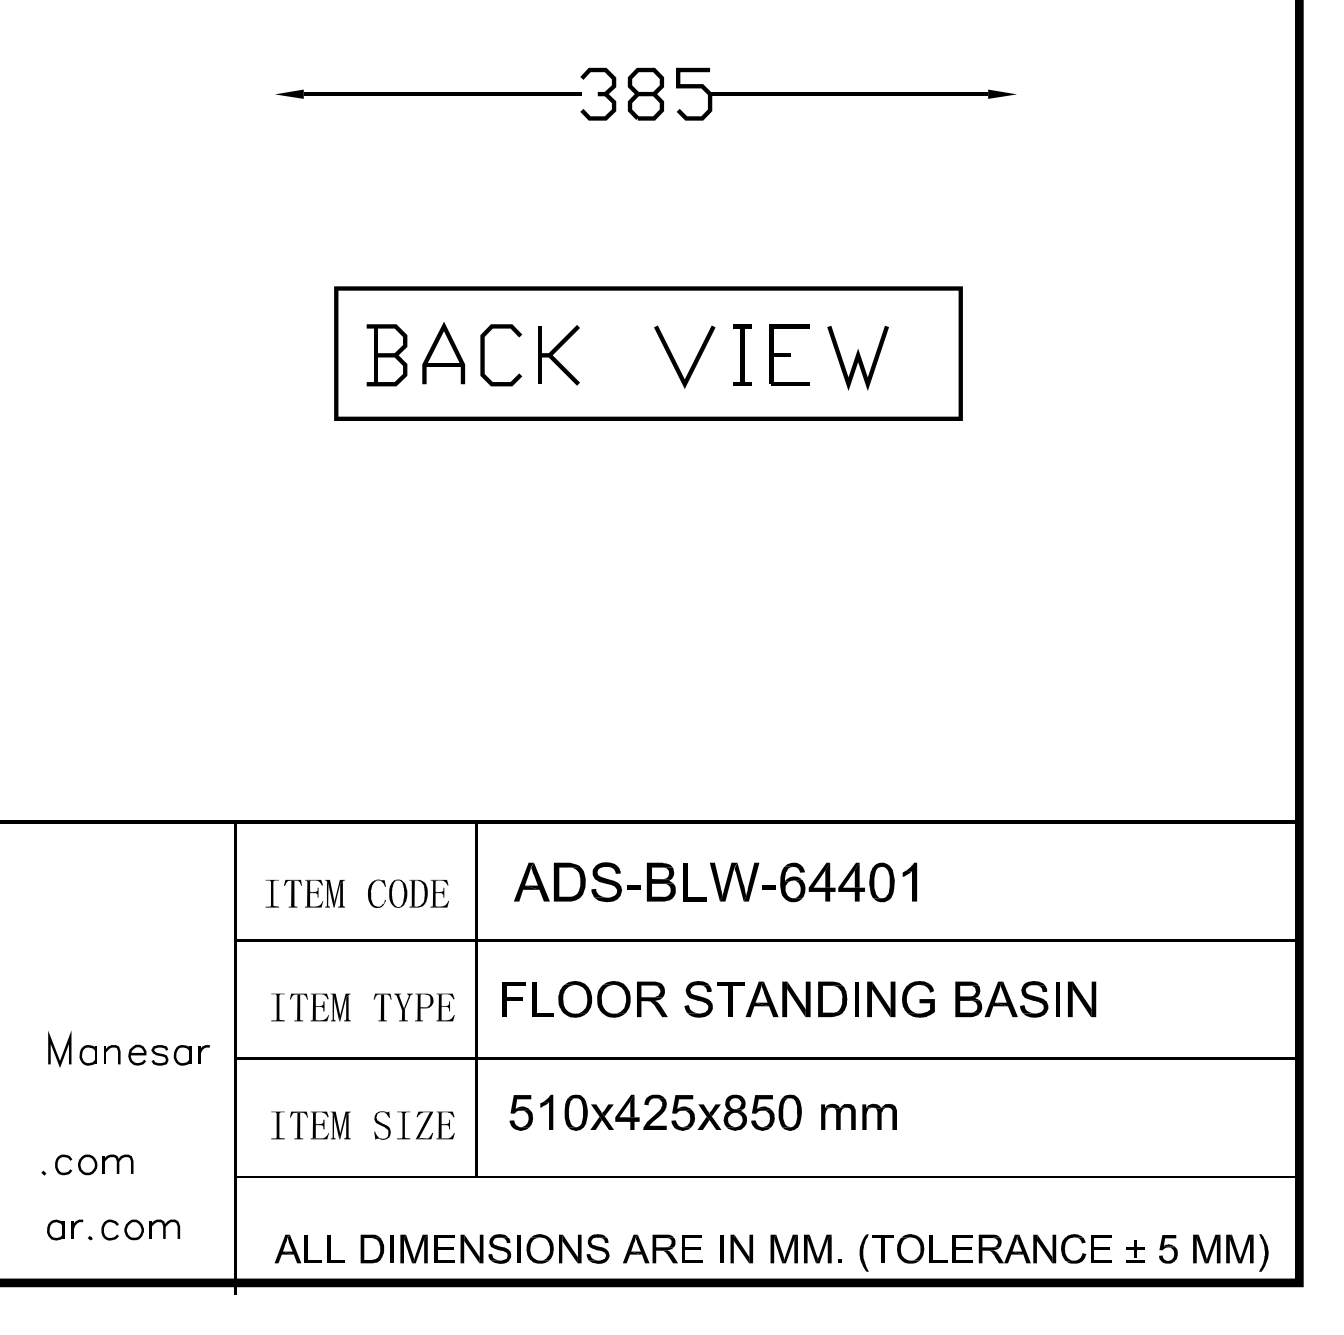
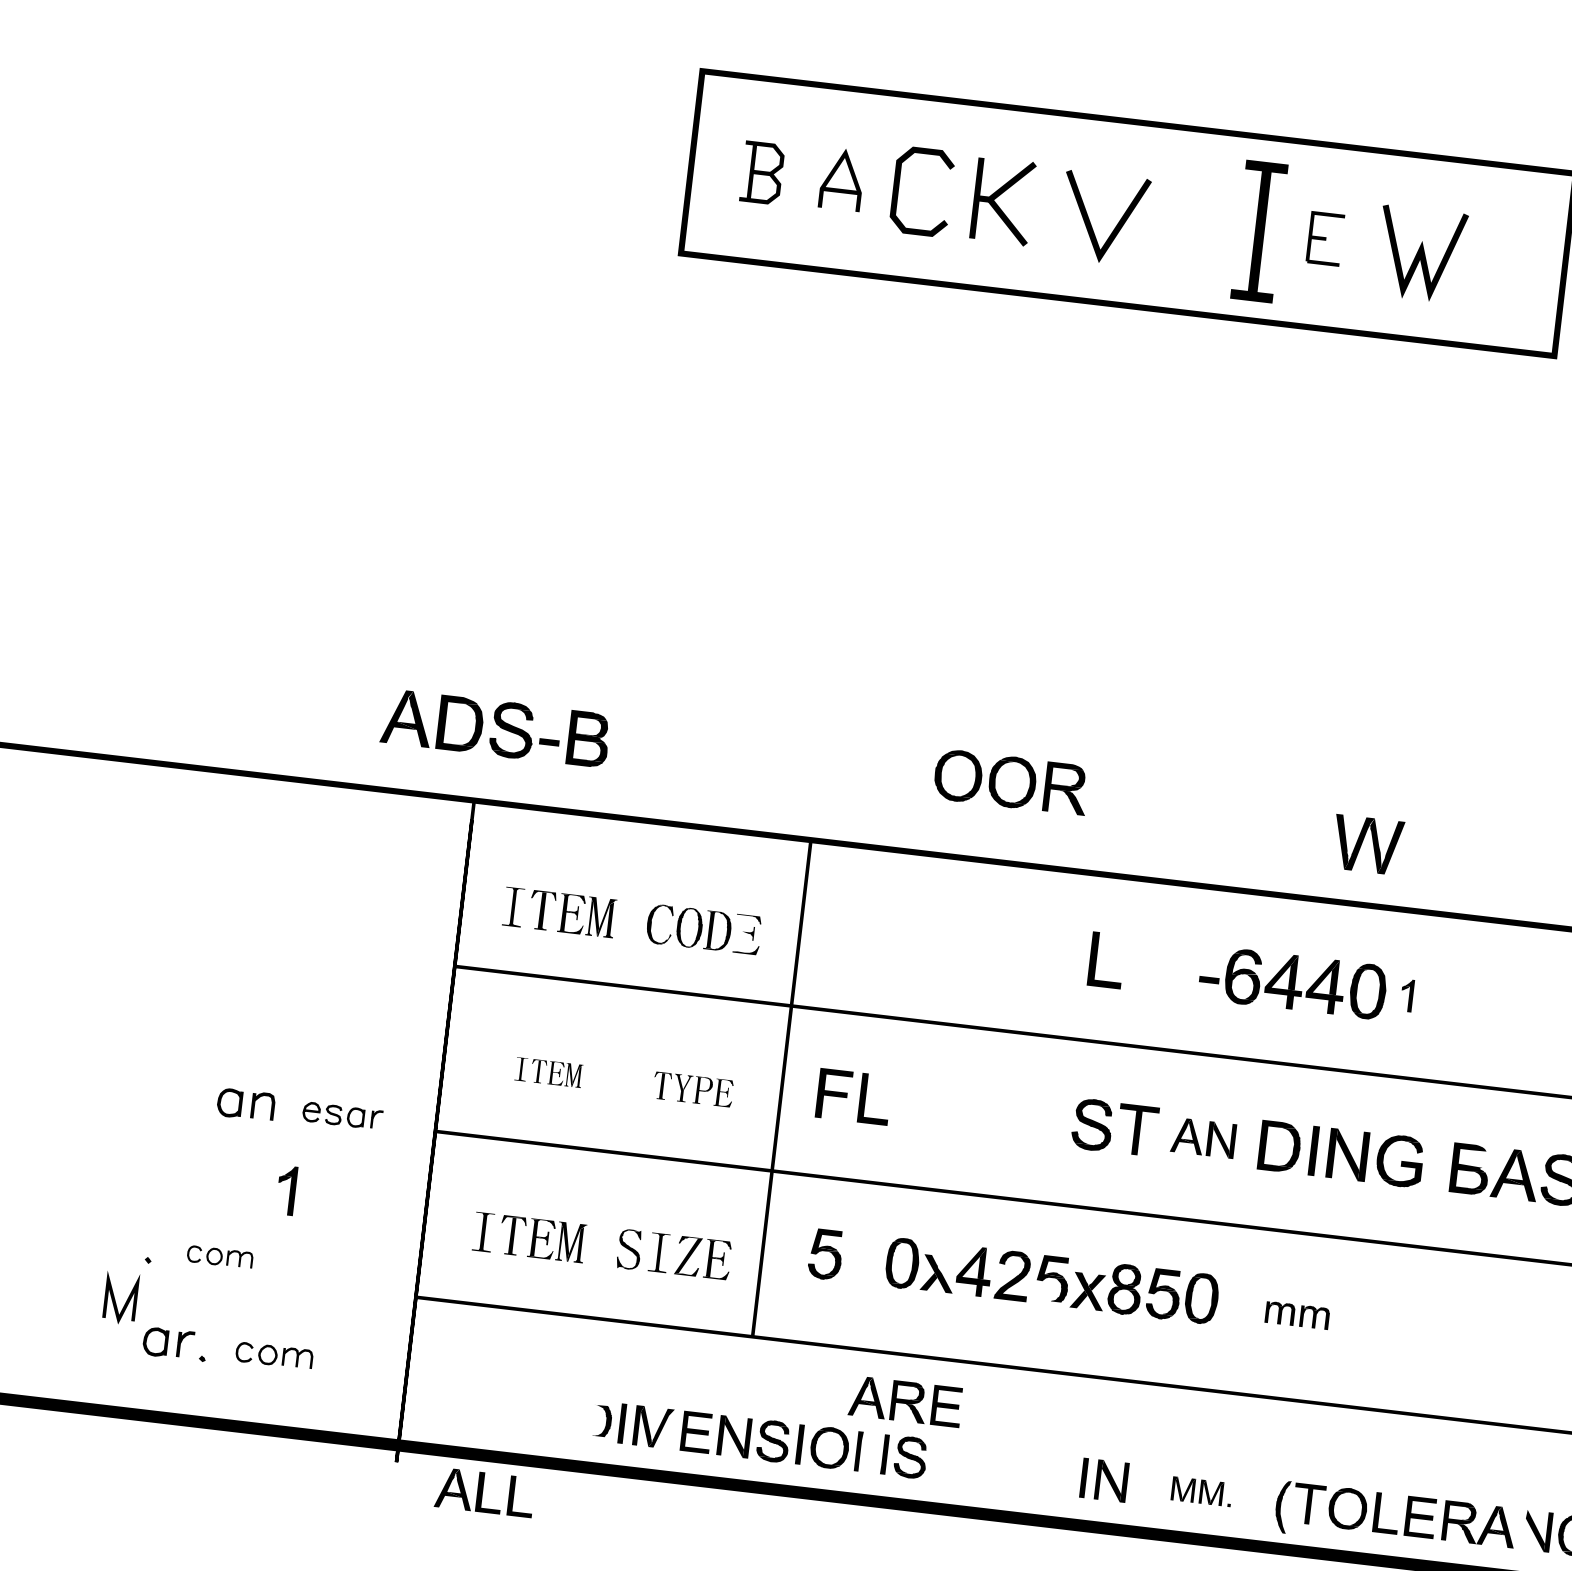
part: (443, 353) -> (841, 179), size x0.7
part: (742, 354) -> (1259, 230), size x1.6
part: (789, 354) -> (1325, 237), size x0.6
part: (386, 355) -> (761, 173), size x0.7
line: (675, 360) -> (1090, 221), moved
part: (734, 881) -> (1367, 844), moved
part: (909, 881) -> (1406, 994), size x0.6
part: (594, 882) -> (495, 728), moved
fill: (435, 893) -> (741, 933), removed
fill: (970, 991) -> (1473, 1158), removed
part: (612, 999) -> (1010, 782), moved
part: (777, 999) -> (1202, 1138), size x0.7
part: (310, 1007) -> (548, 1072), size x0.6
part: (413, 1007) -> (692, 1089), size x0.7
line: (56, 1051) -> (115, 1301), moved
part: (168, 1054) -> (341, 1114), size x0.7
fill: (607, 1110) -> (946, 1265), removed
part: (546, 1111) -> (286, 1189), moved
part: (858, 1116) -> (1296, 1315), size x0.6
fill: (681, 1125) -> (1047, 1298), removed
part: (94, 1164) -> (220, 1256), size x0.6
part: (140, 1229) -> (274, 1355), size x0.7
part: (309, 1248) -> (484, 1491), moved
fill: (370, 1248) -> (592, 1419), removed
fill: (425, 1248) -> (669, 1428), removed
fill: (569, 1248) -> (870, 1452), removed
part: (662, 1248) -> (905, 1400), moved
part: (805, 1248) -> (1200, 1490), size x0.6
fill: (1035, 1248) -> (1522, 1528), removed

